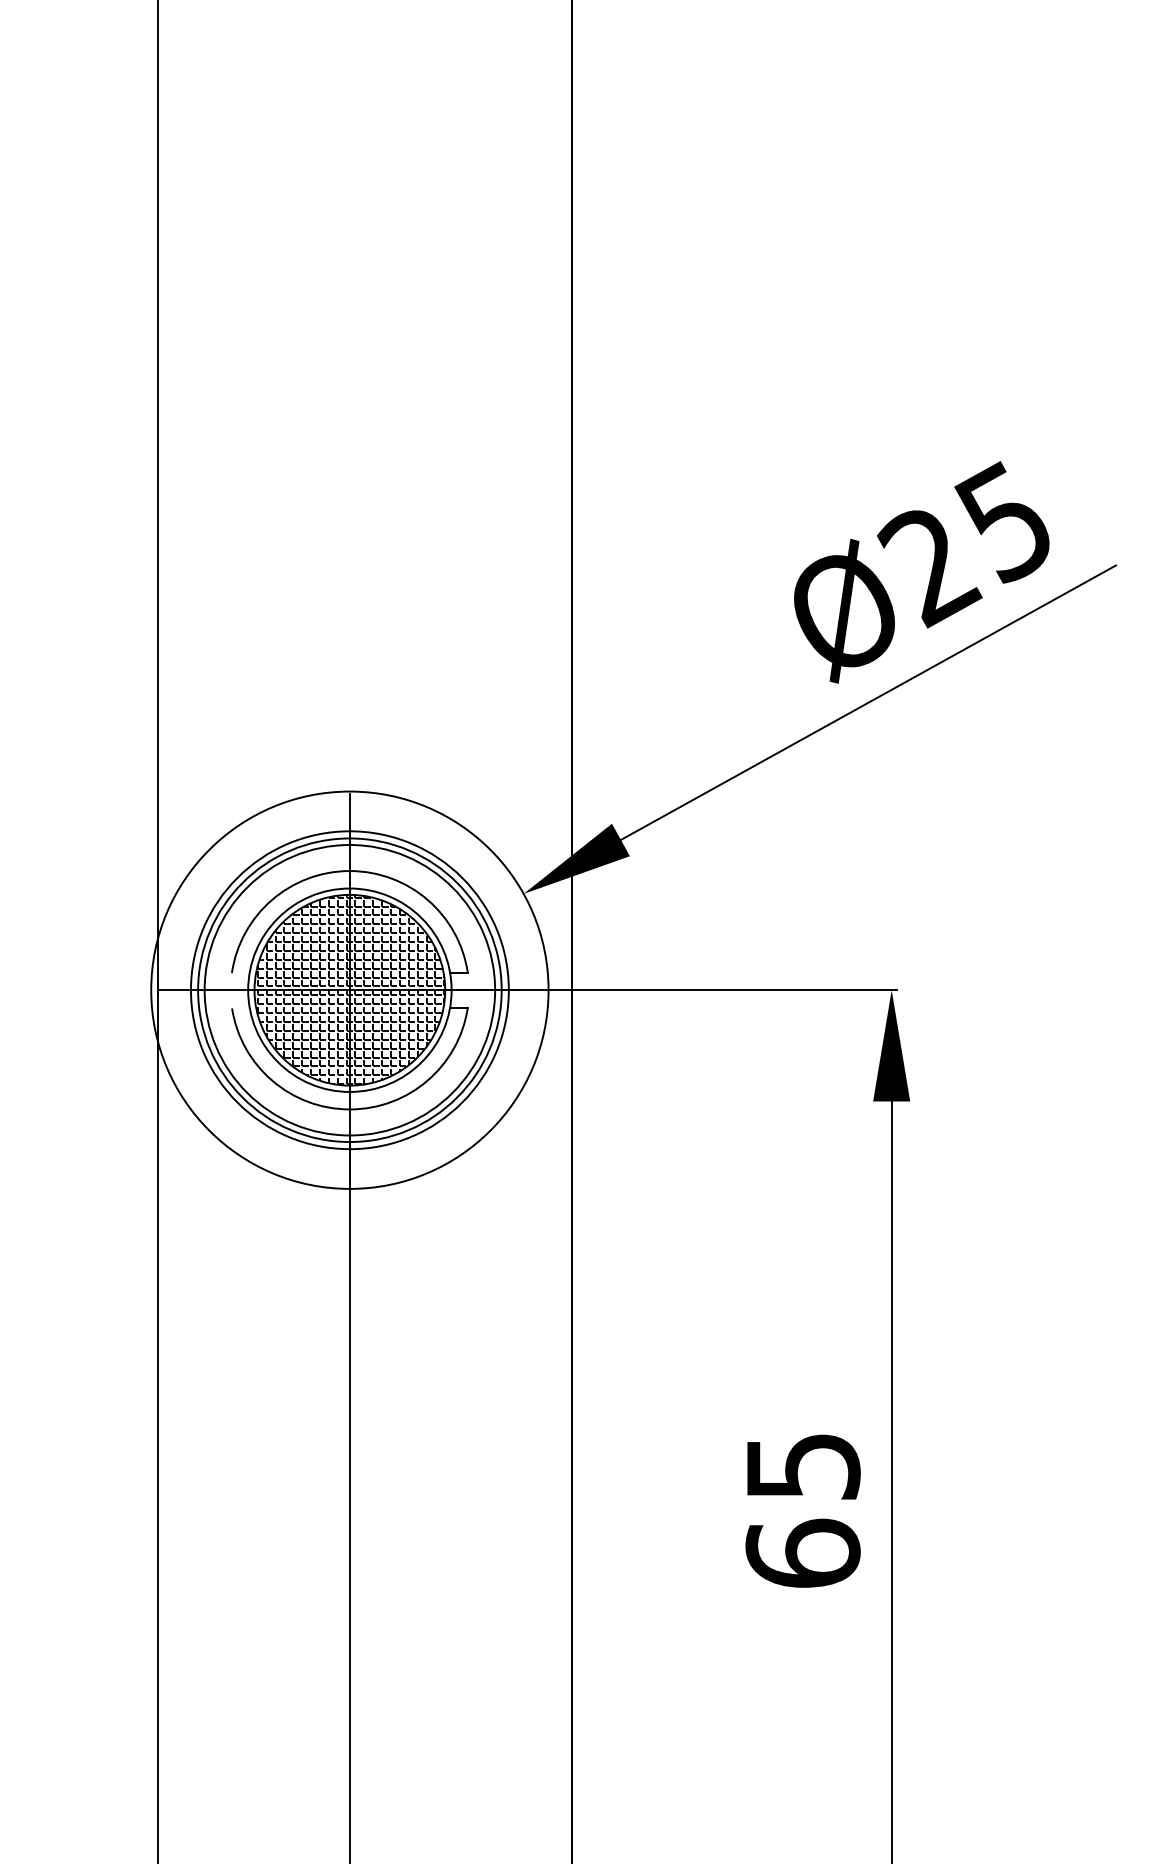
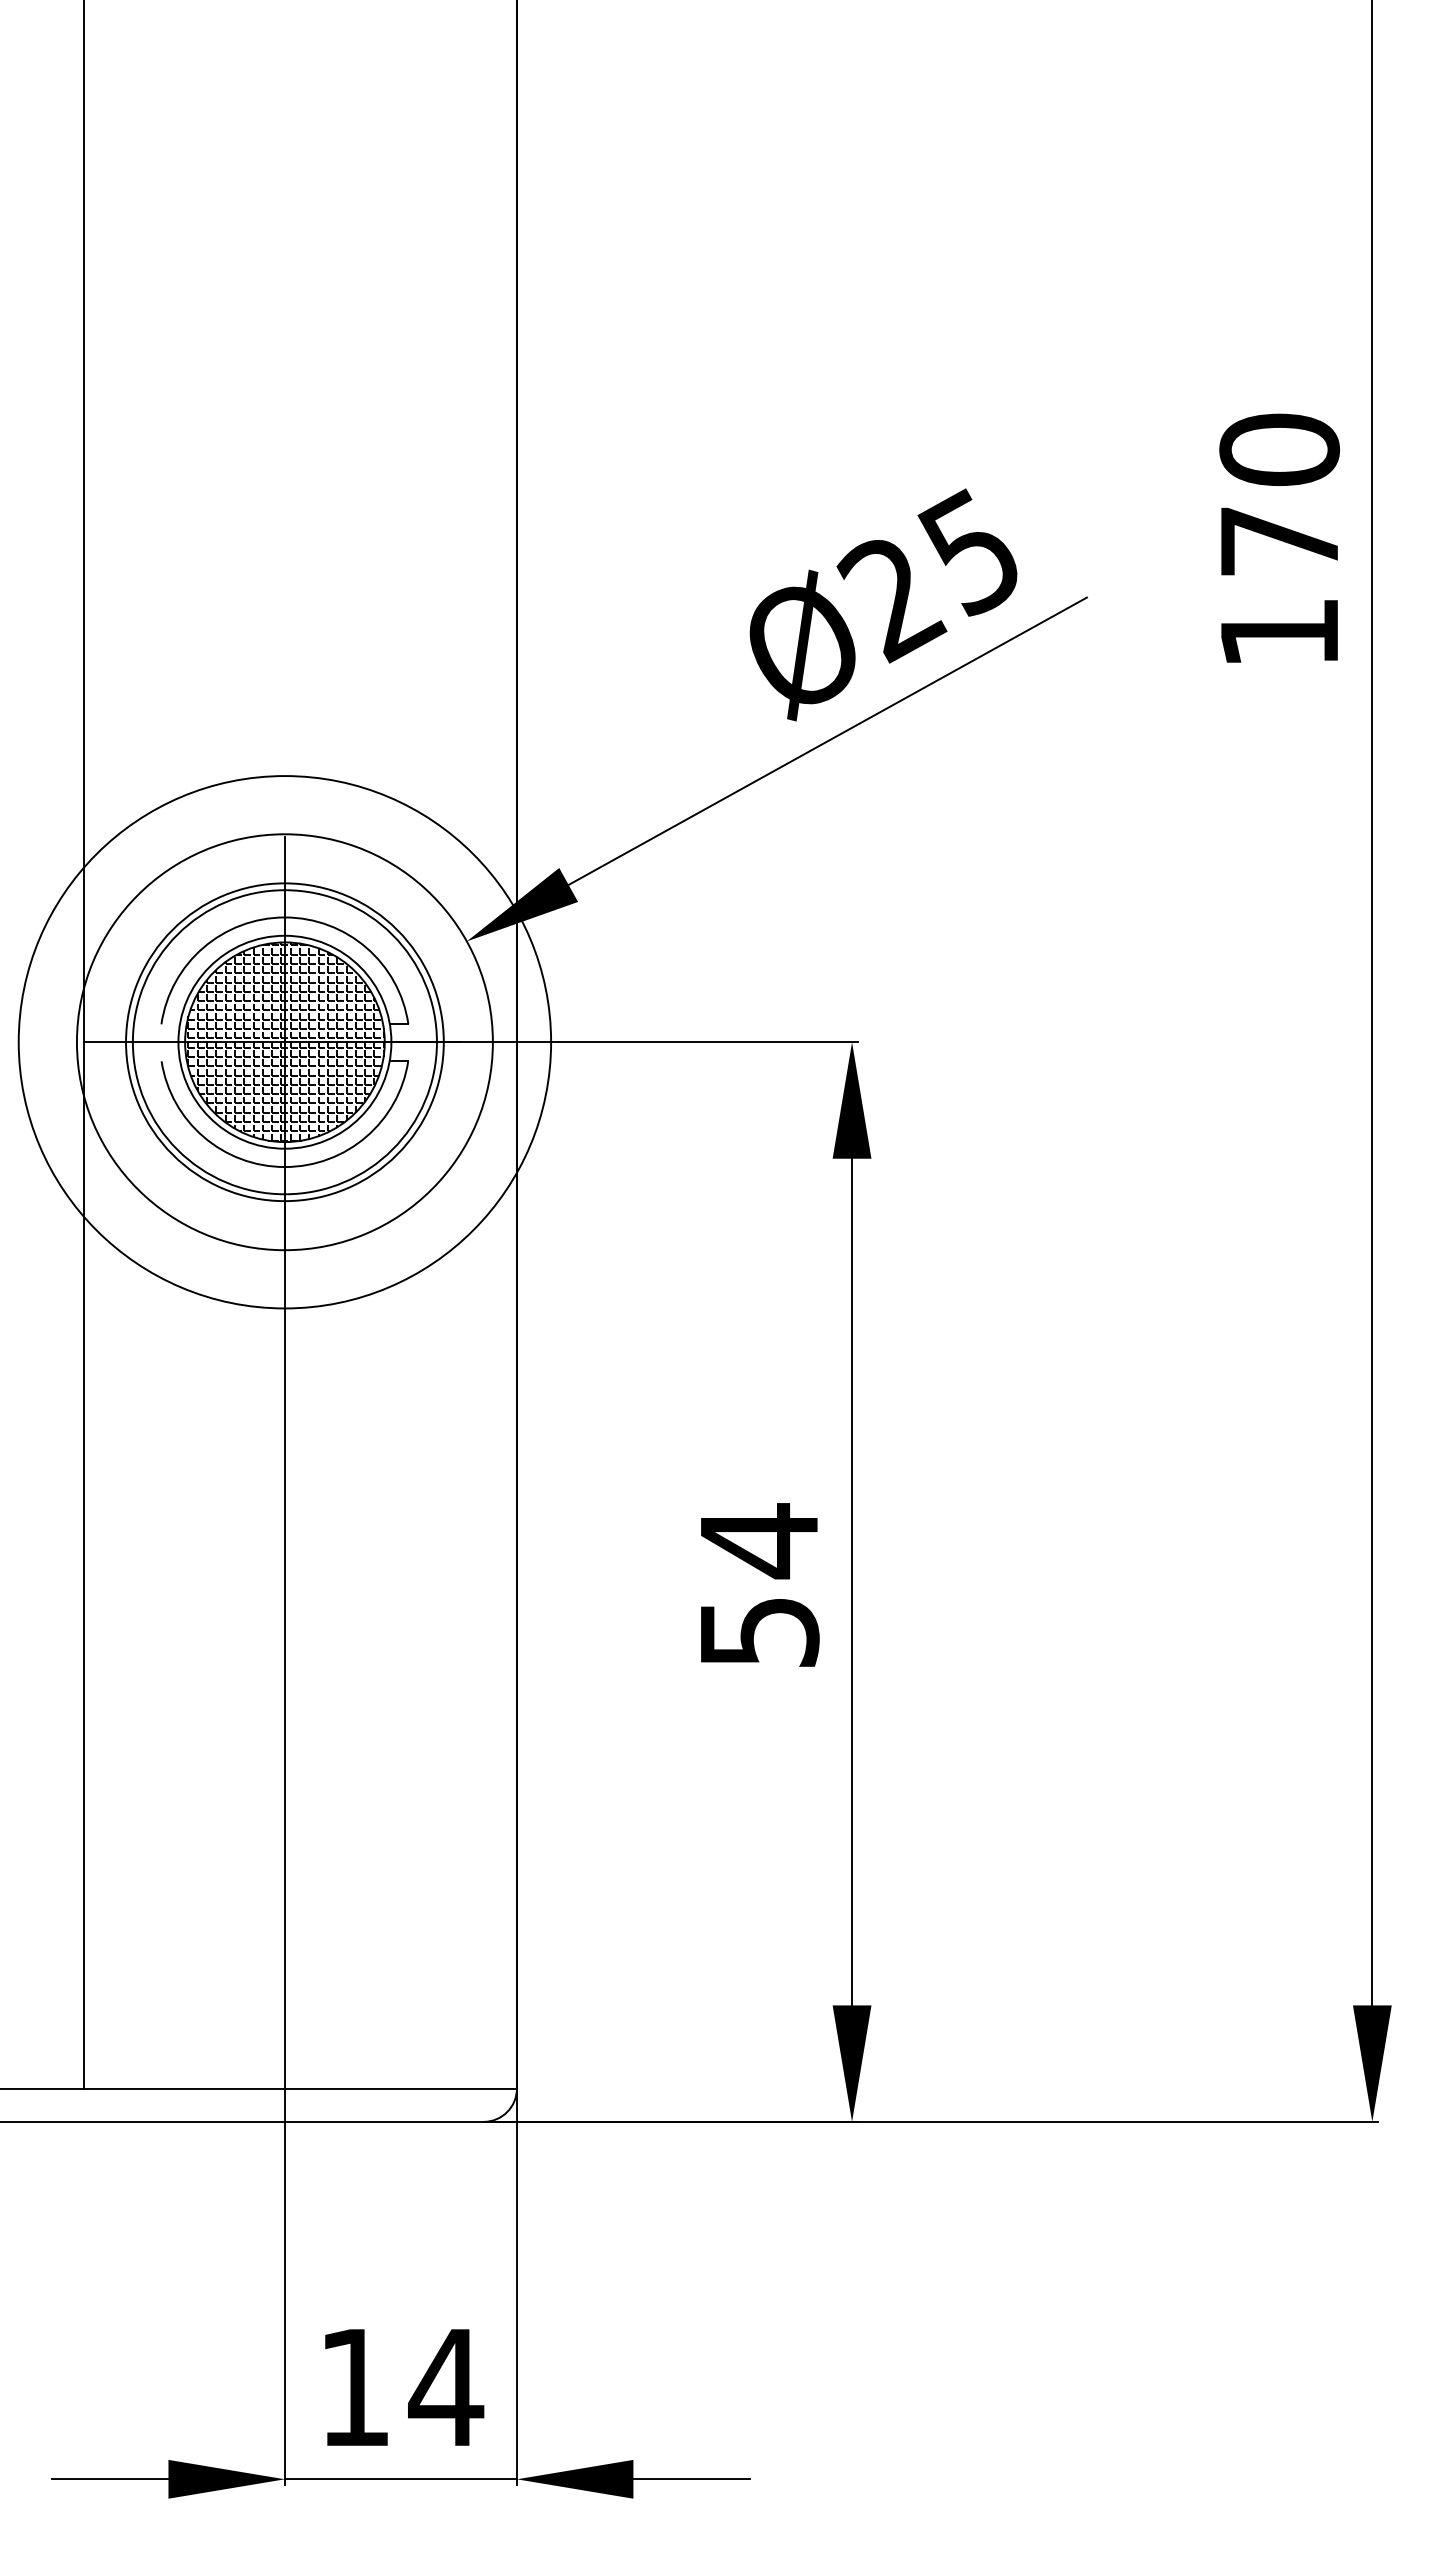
circle: (349, 989) -> (284, 1041), size x1.6
text: (803, 1509) -> (759, 1585), 65 -> 54

